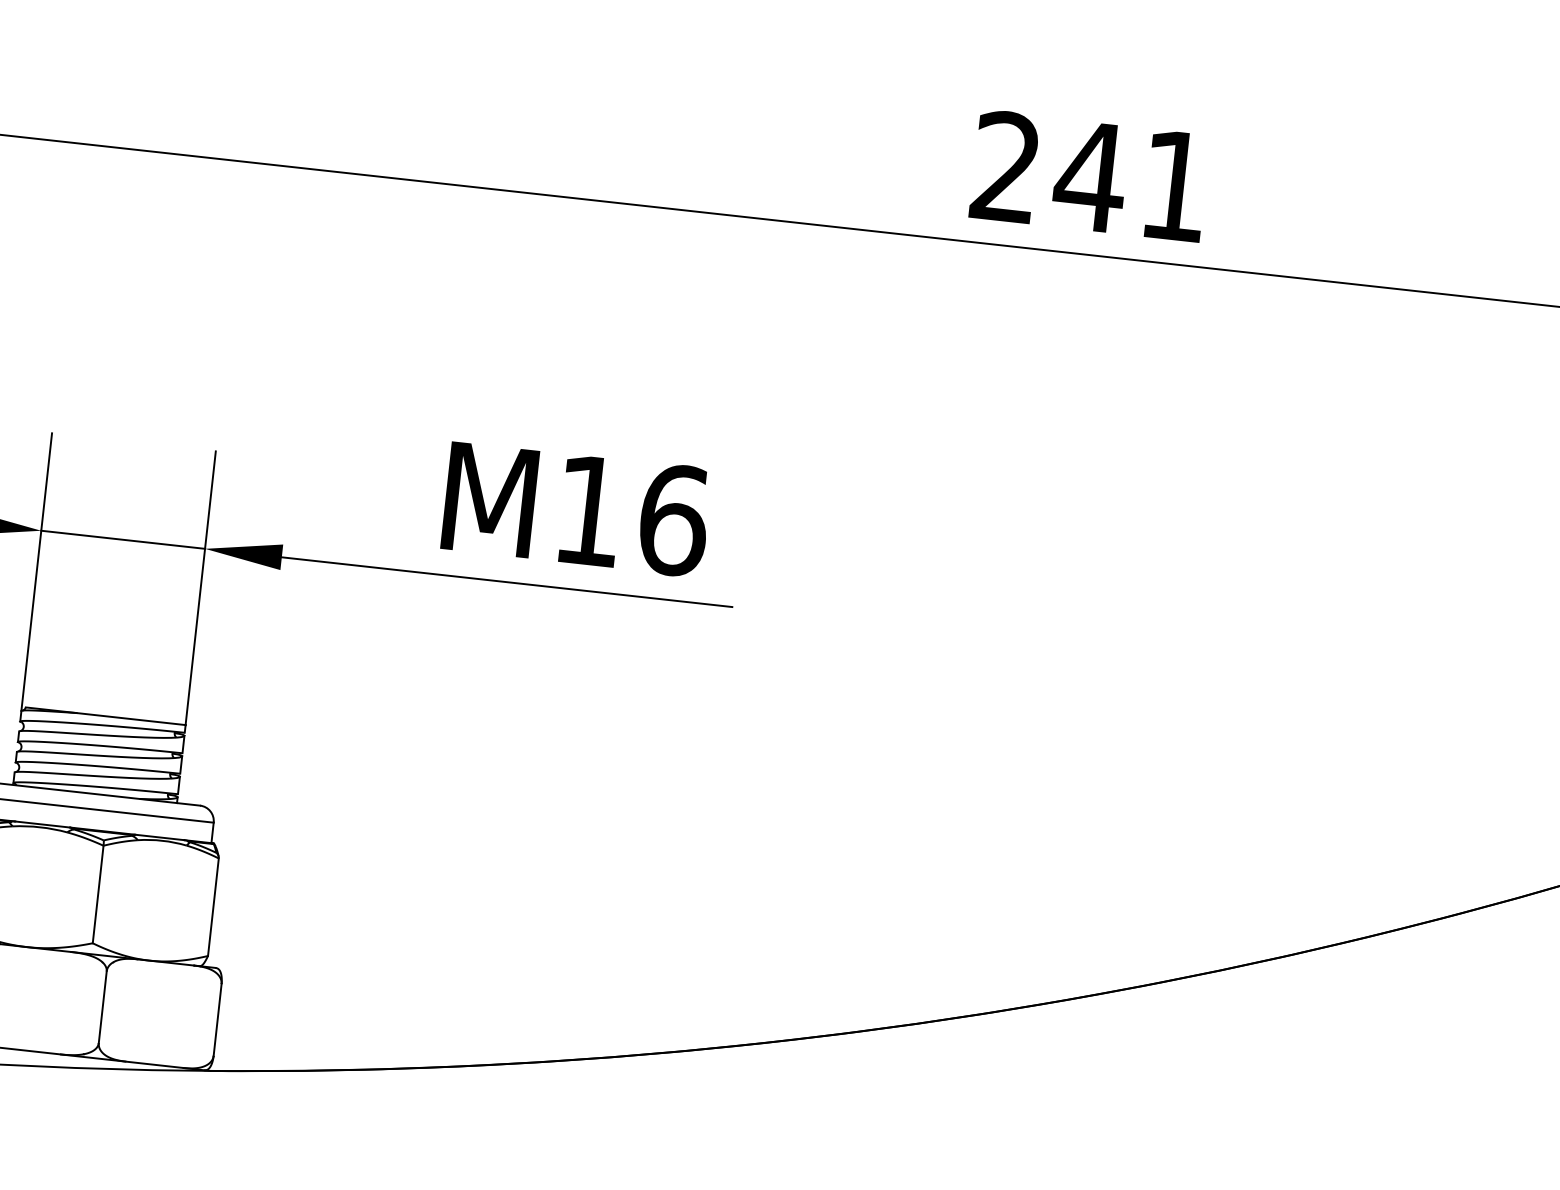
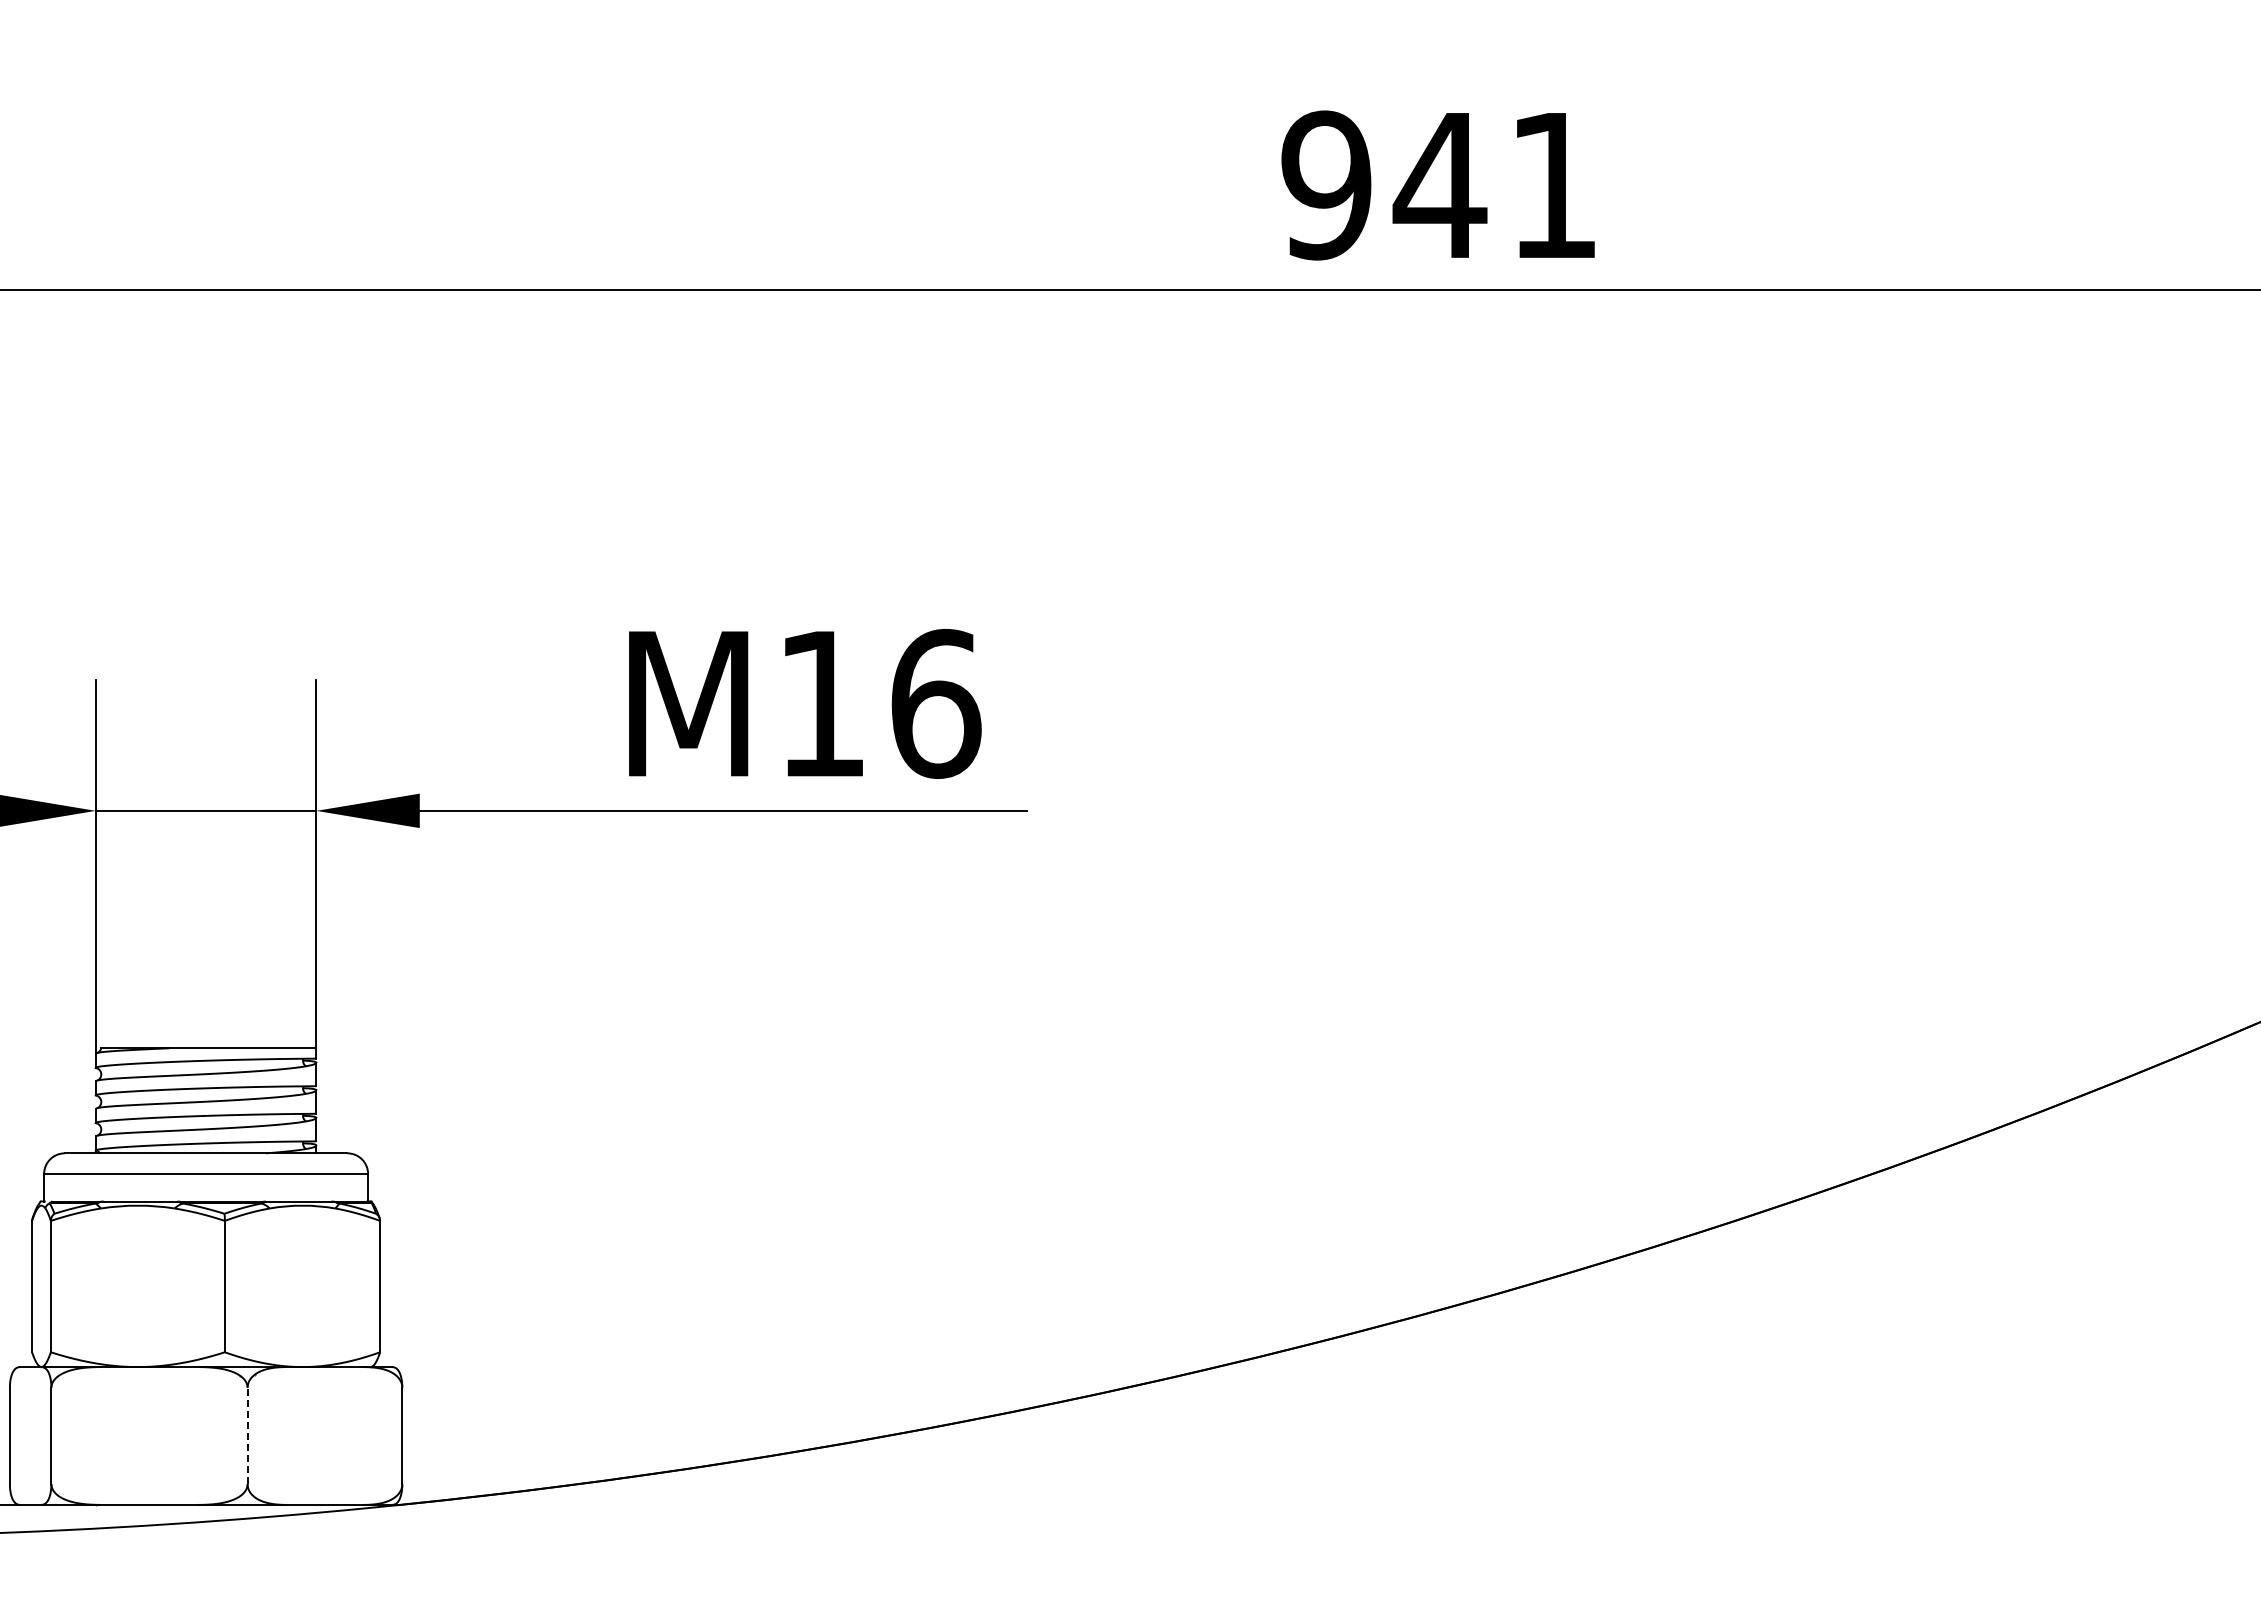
text: (1006, 167) -> (1326, 185), 241 -> 941
line: (102, 1006) -> (247, 1435), solid -> dashed

